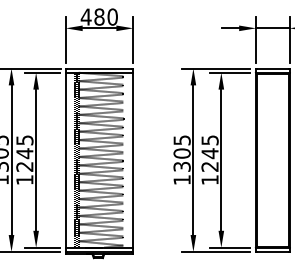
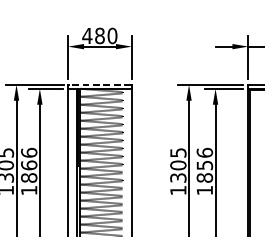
line: (99, 68) -> (99, 84), solid -> dashed
text: (24, 153) -> (28, 165), 1245 -> 1866
text: (209, 153) -> (204, 165), 1245 -> 1856

